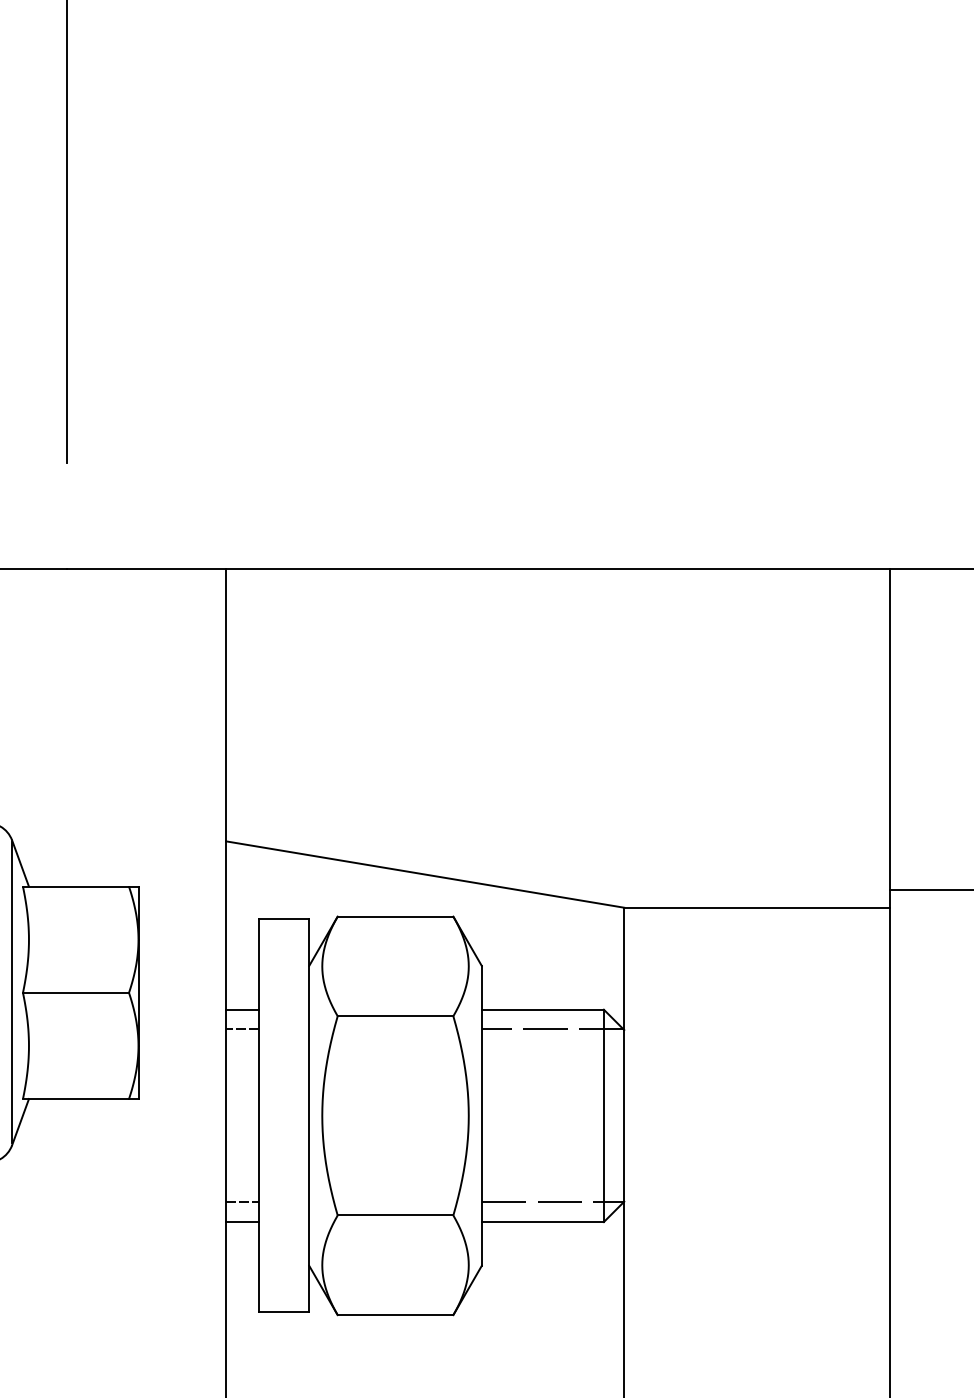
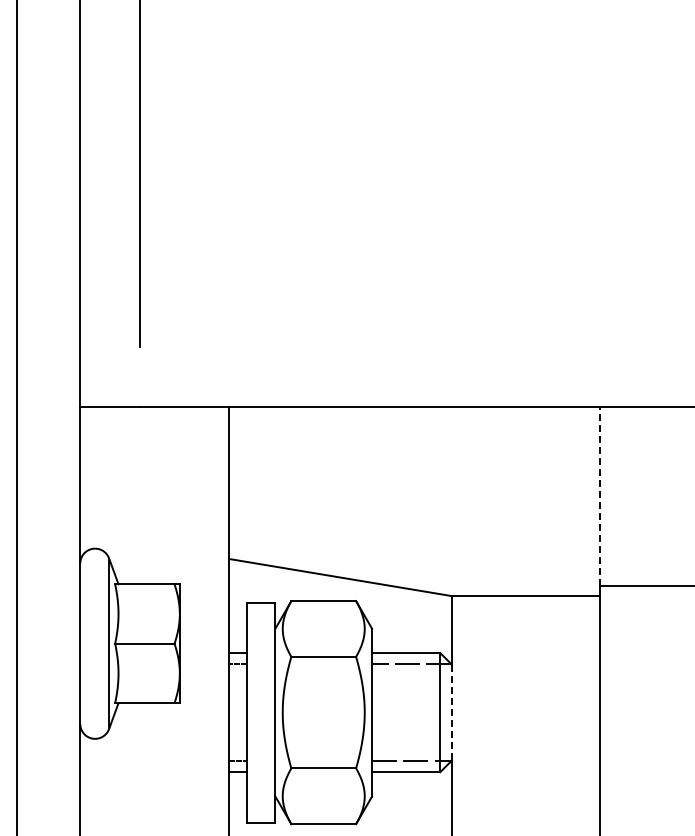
line: (889, 729) -> (600, 496), solid -> dashed
line: (623, 1117) -> (451, 713), solid -> dashed

